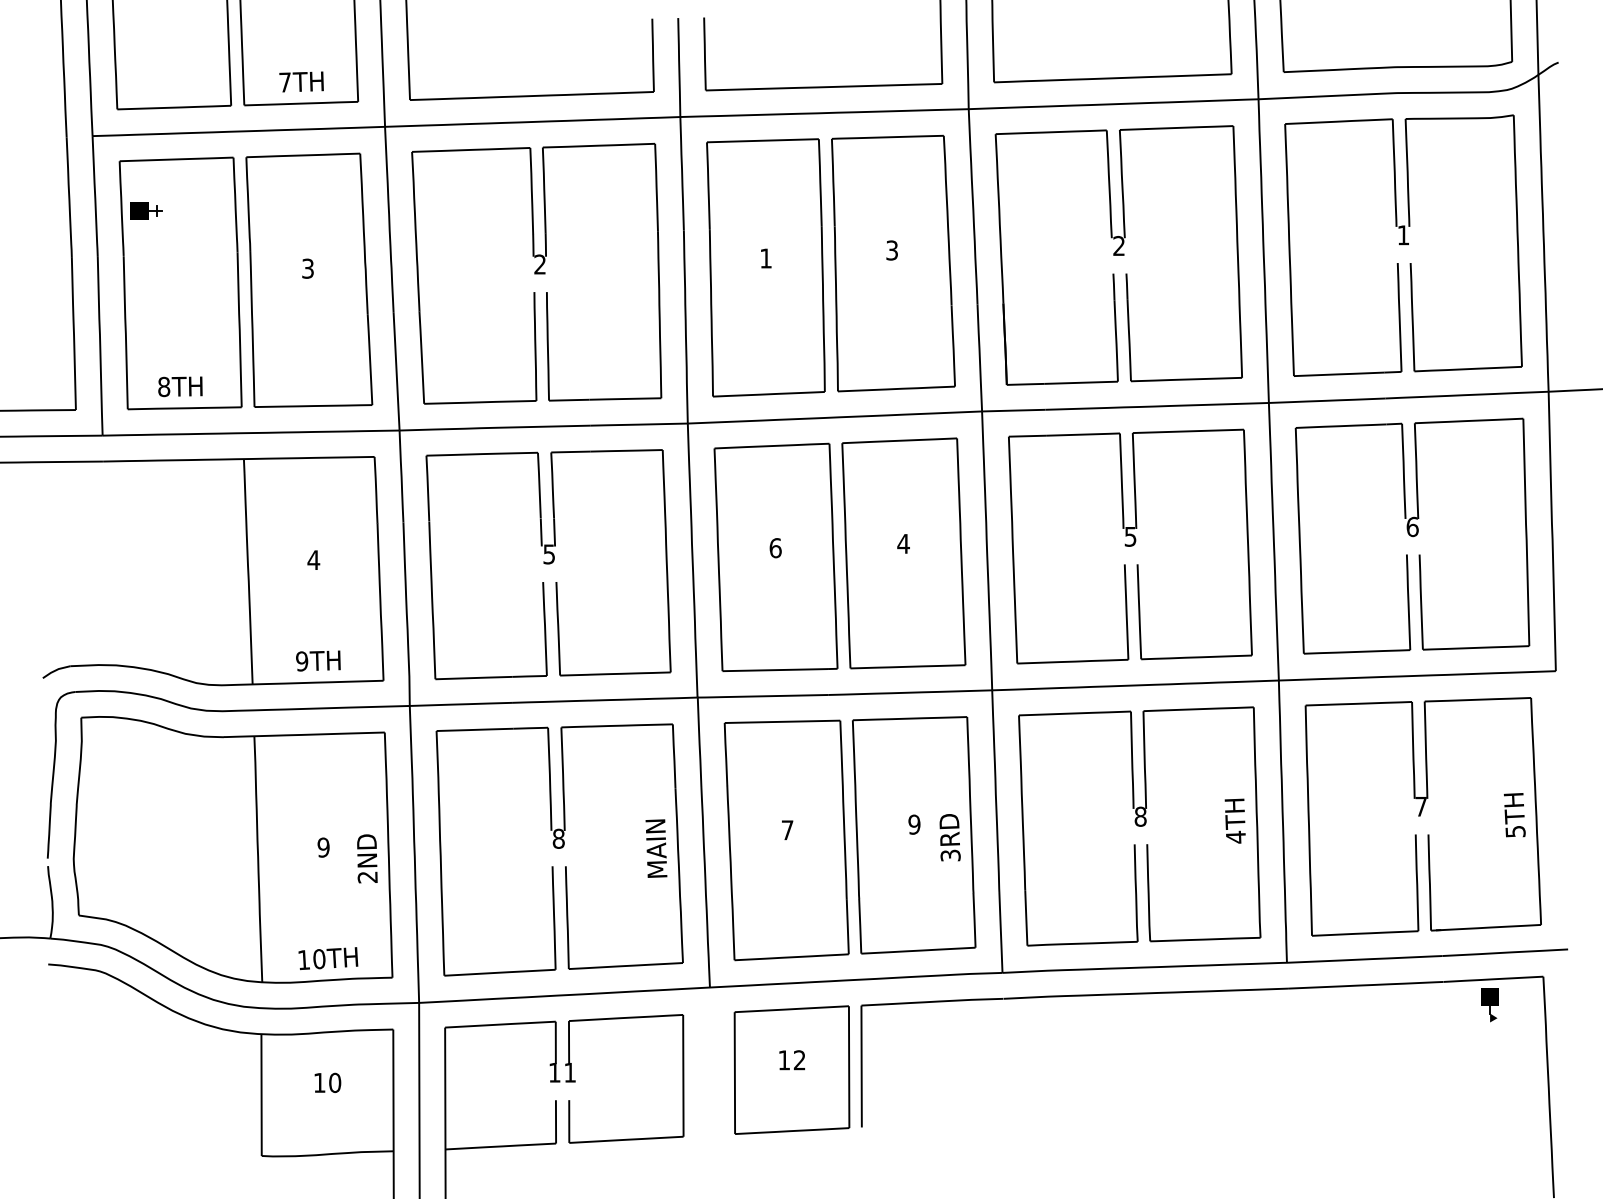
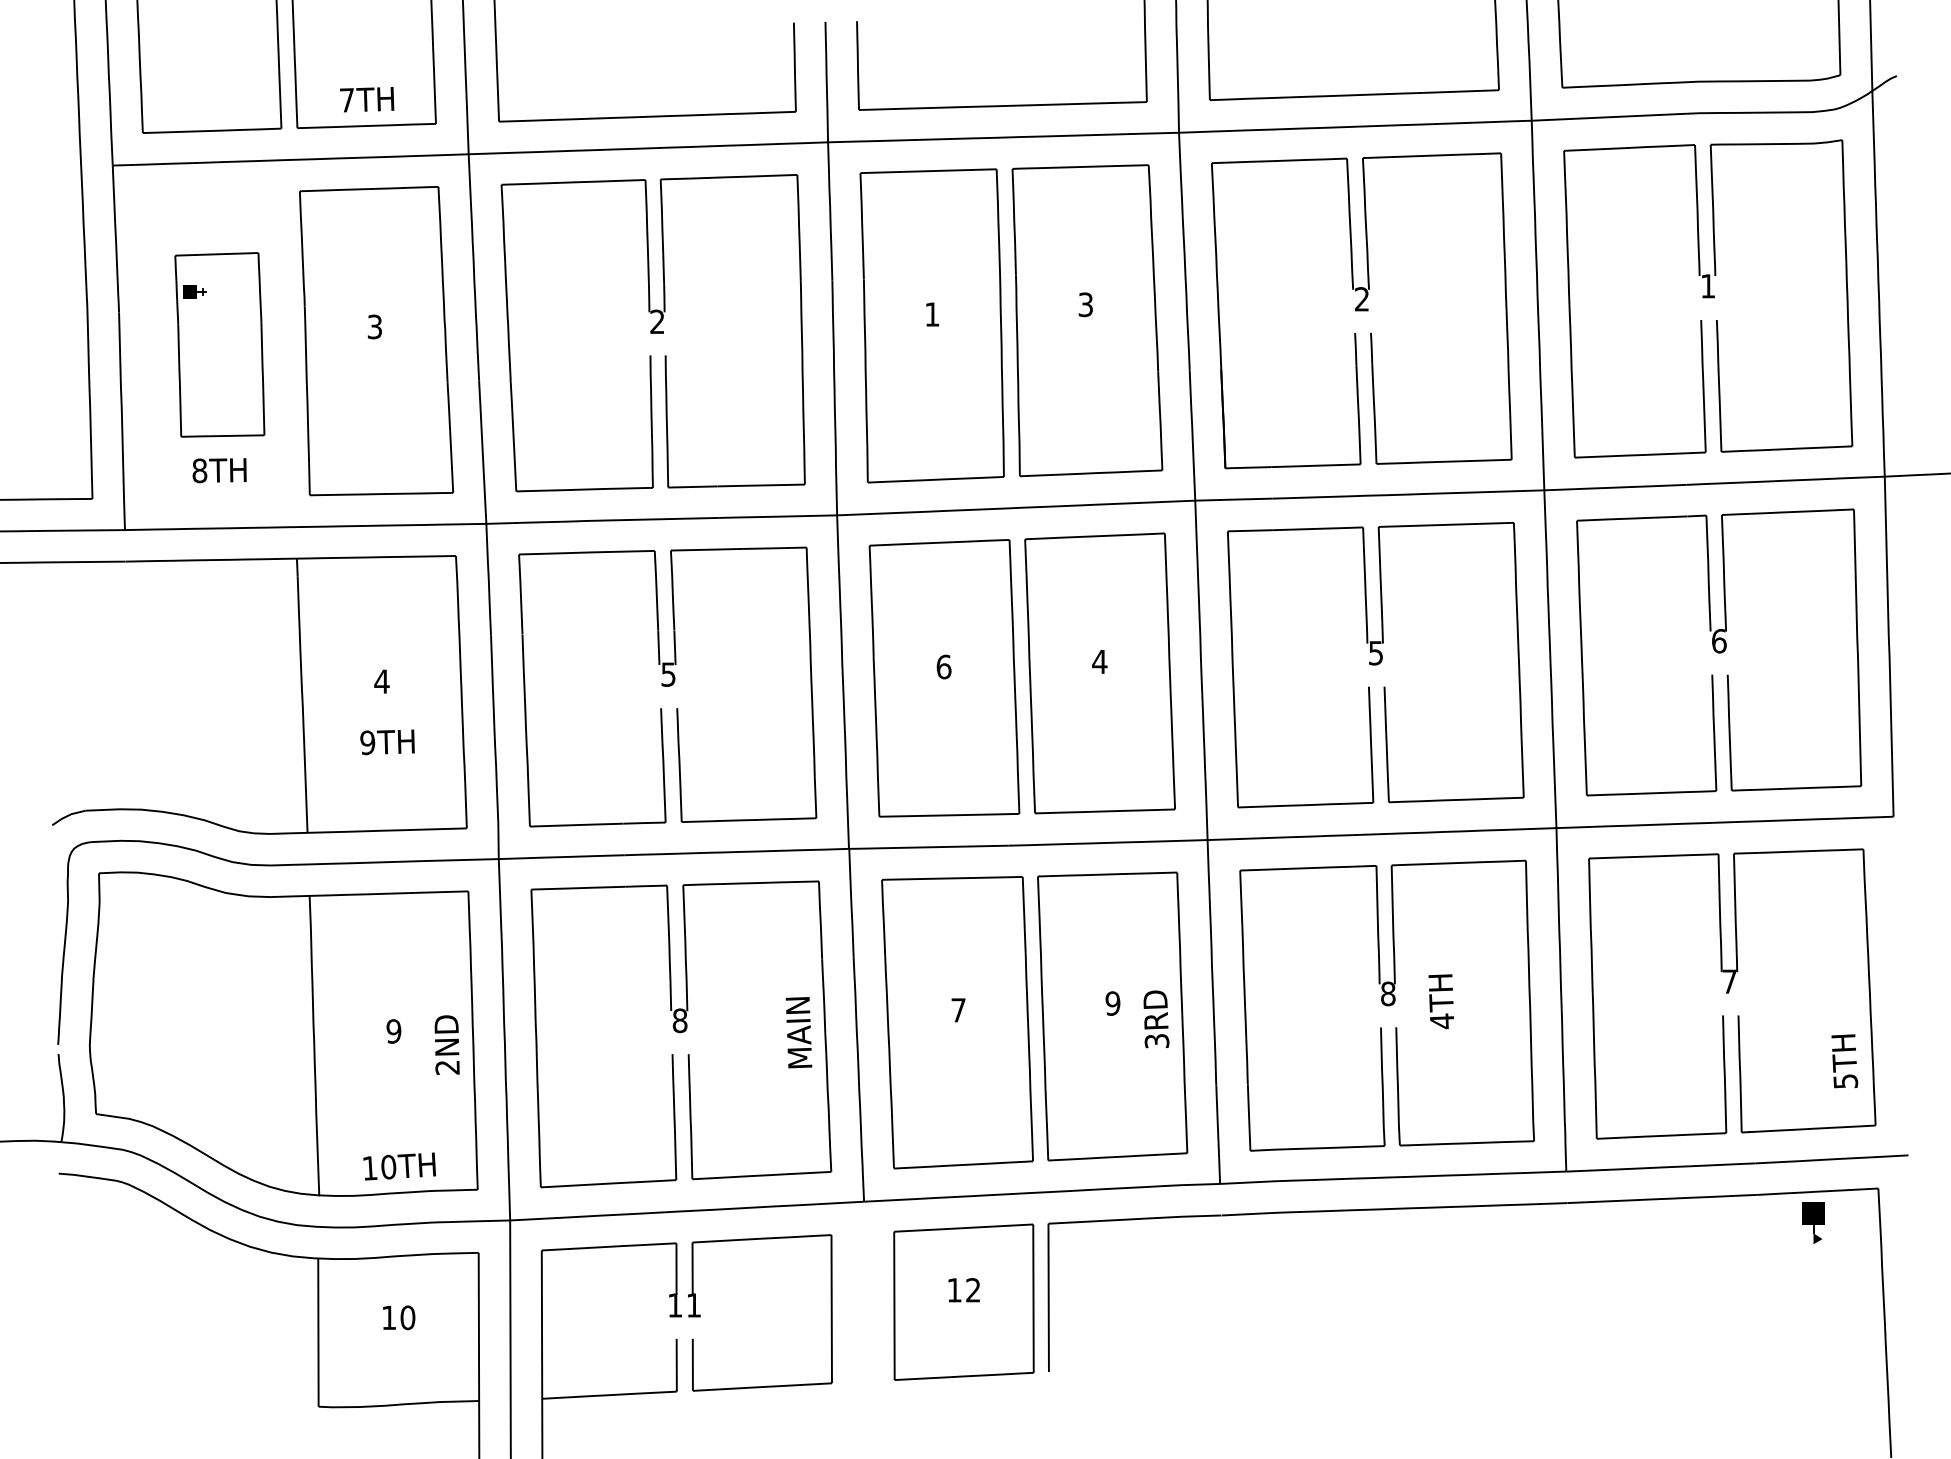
part: (180, 283) -> (219, 344), size x0.6
text: (318, 660) -> (387, 741), moved
text: (1514, 815) -> (1844, 1061), moved
text: (1234, 820) -> (1440, 1000), moved

